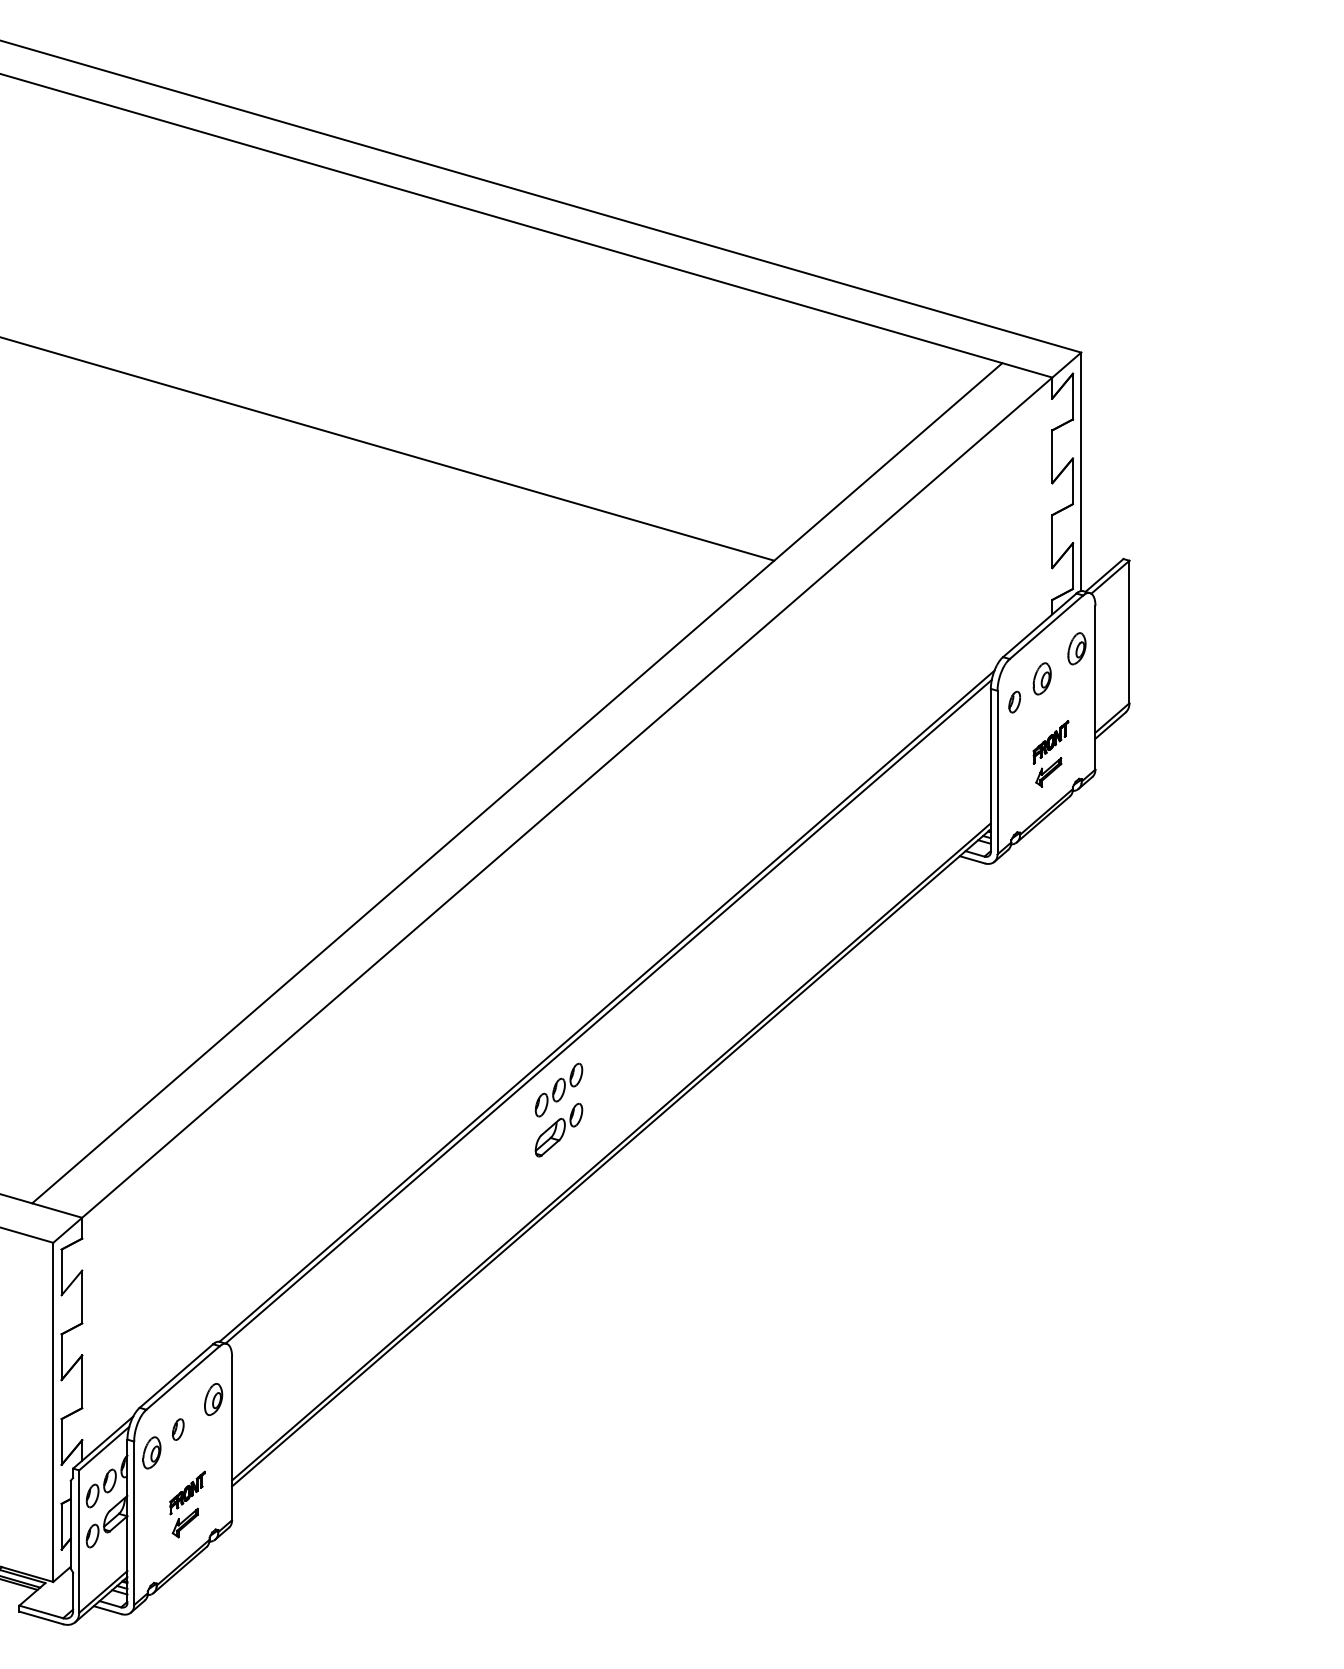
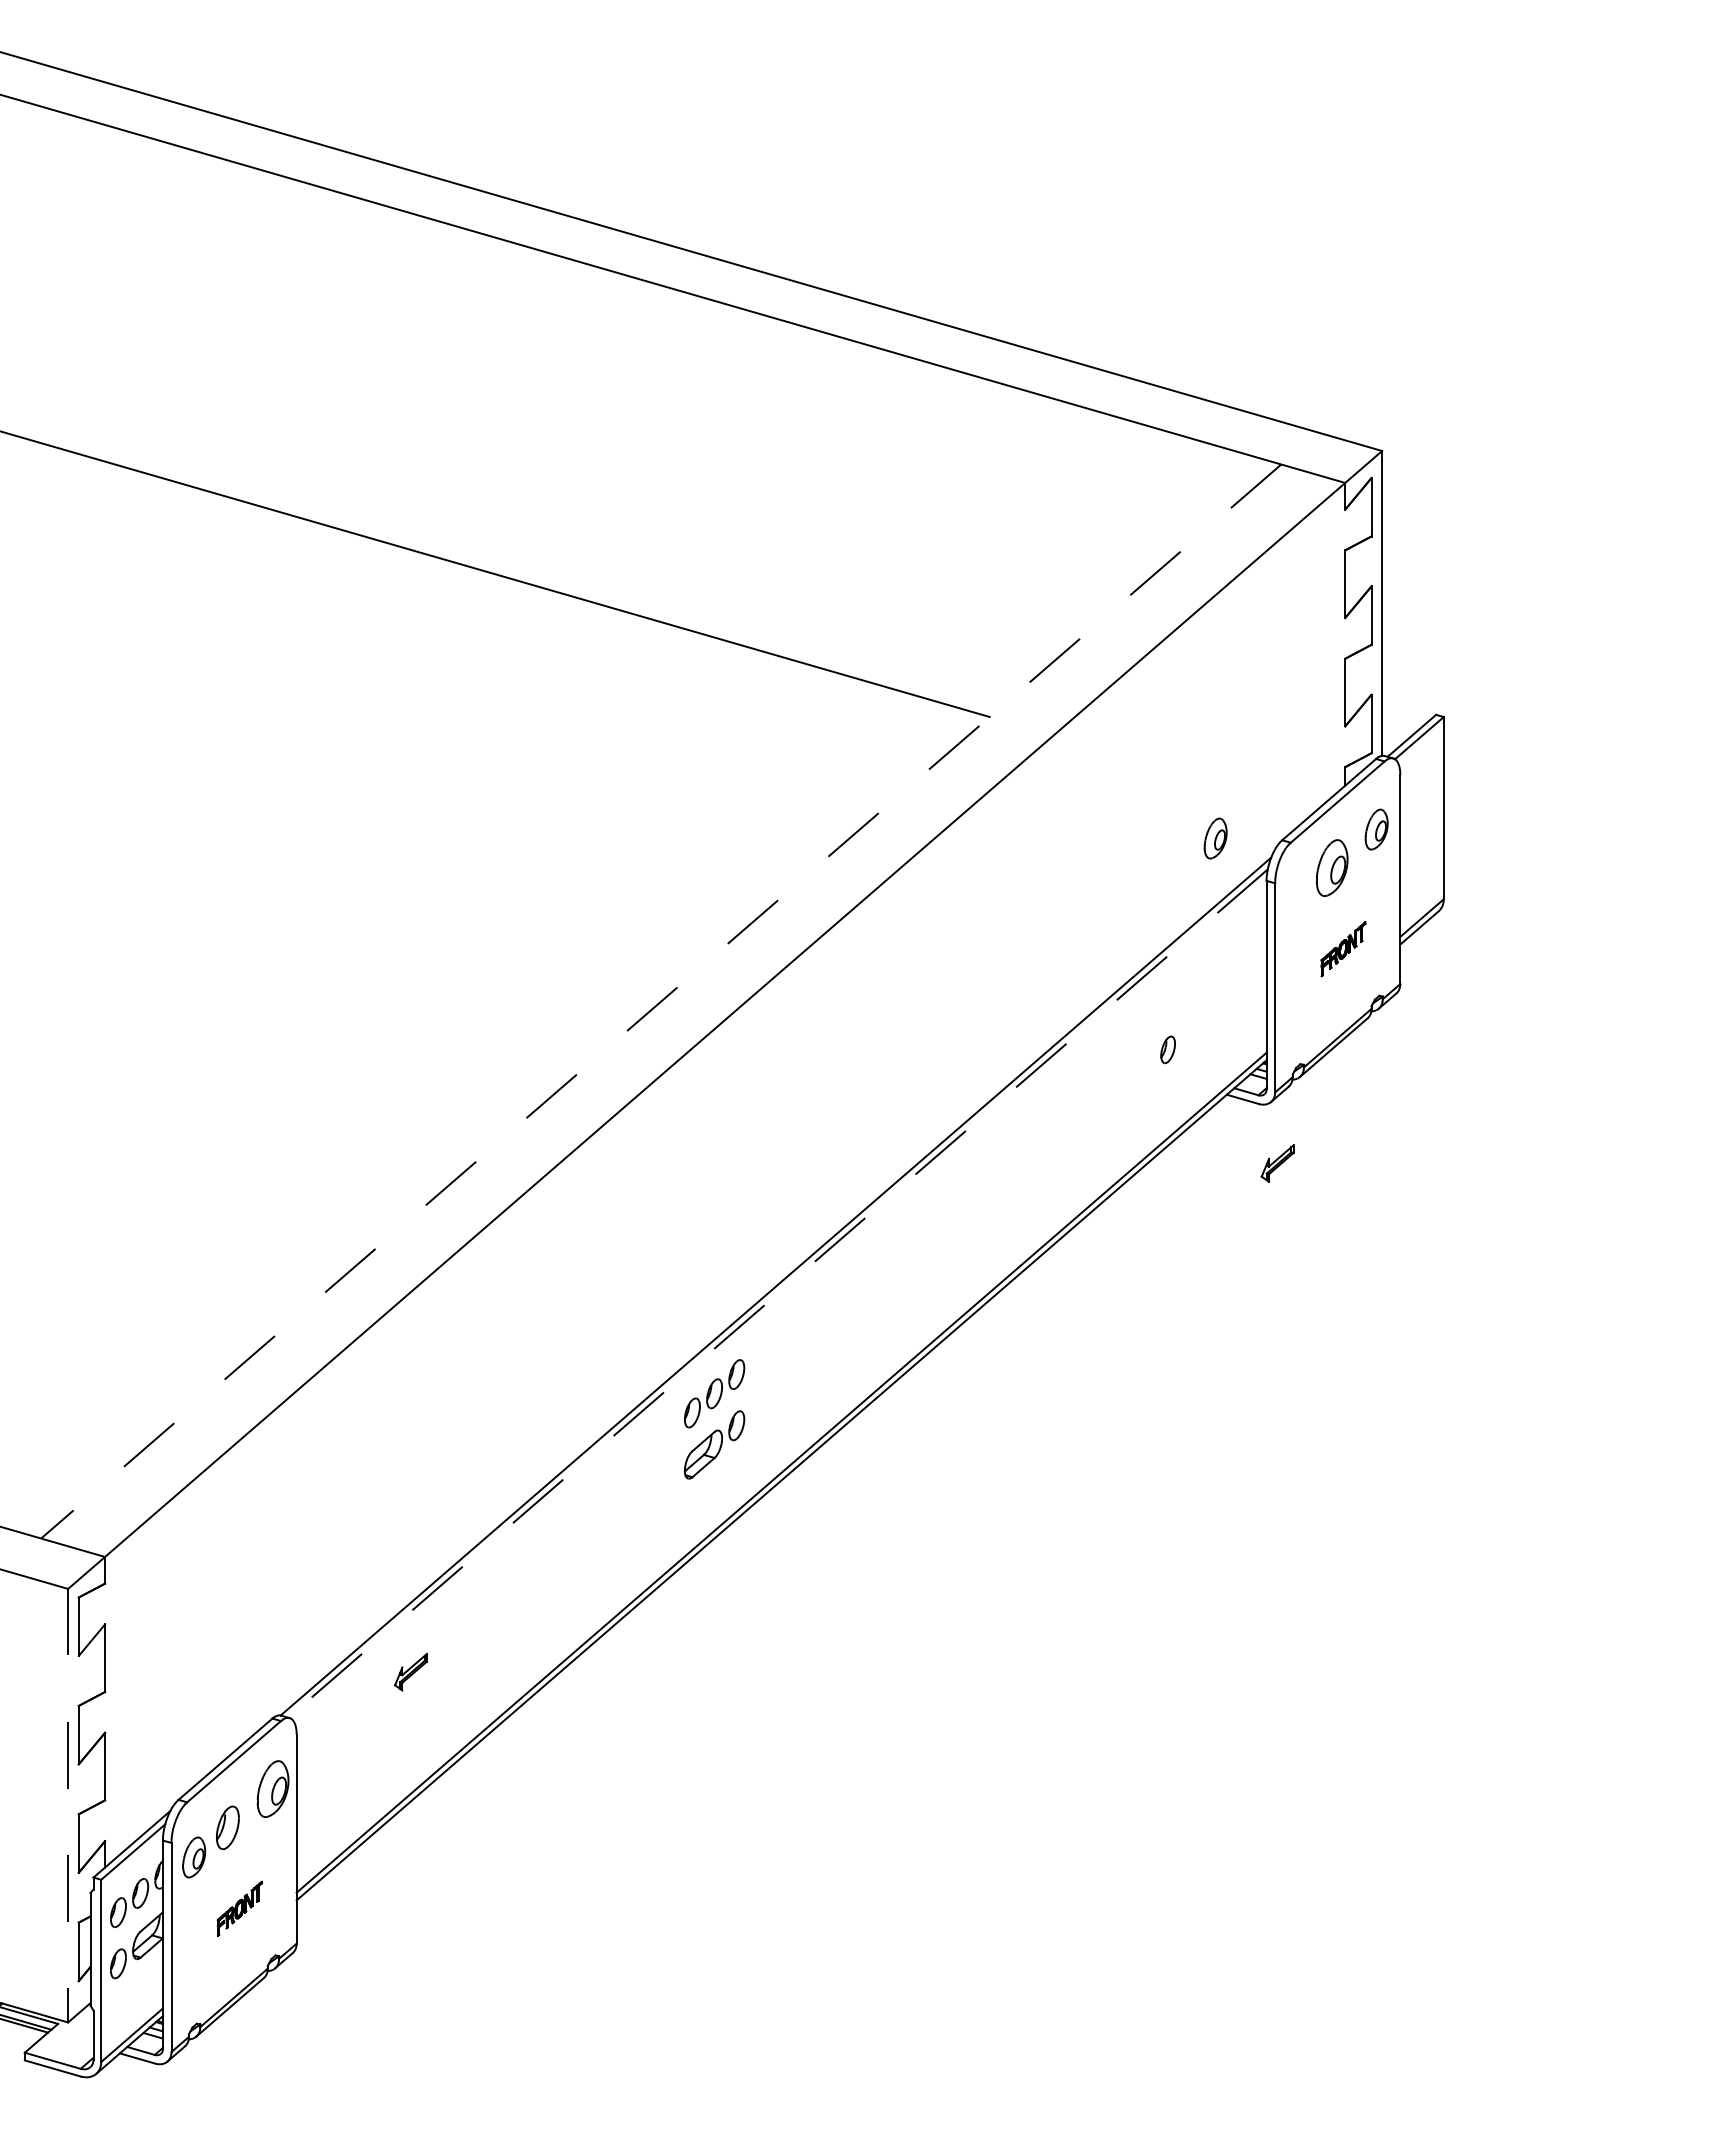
part: (950, 655) -> (1215, 838), added
part: (1042, 678) -> (1332, 867), size x1.4
part: (1014, 701) -> (1167, 1049), moved
part: (1048, 772) -> (1277, 1163), moved
line: (516, 783) -> (660, 1001), solid -> dashed
line: (608, 1011) -> (777, 1293), solid -> dashed
part: (213, 1399) -> (272, 1789), size x1.4
line: (53, 1412) -> (68, 1805), solid -> dashed
part: (177, 1429) -> (227, 1827), size x1.6
part: (185, 1523) -> (410, 1672), moved

